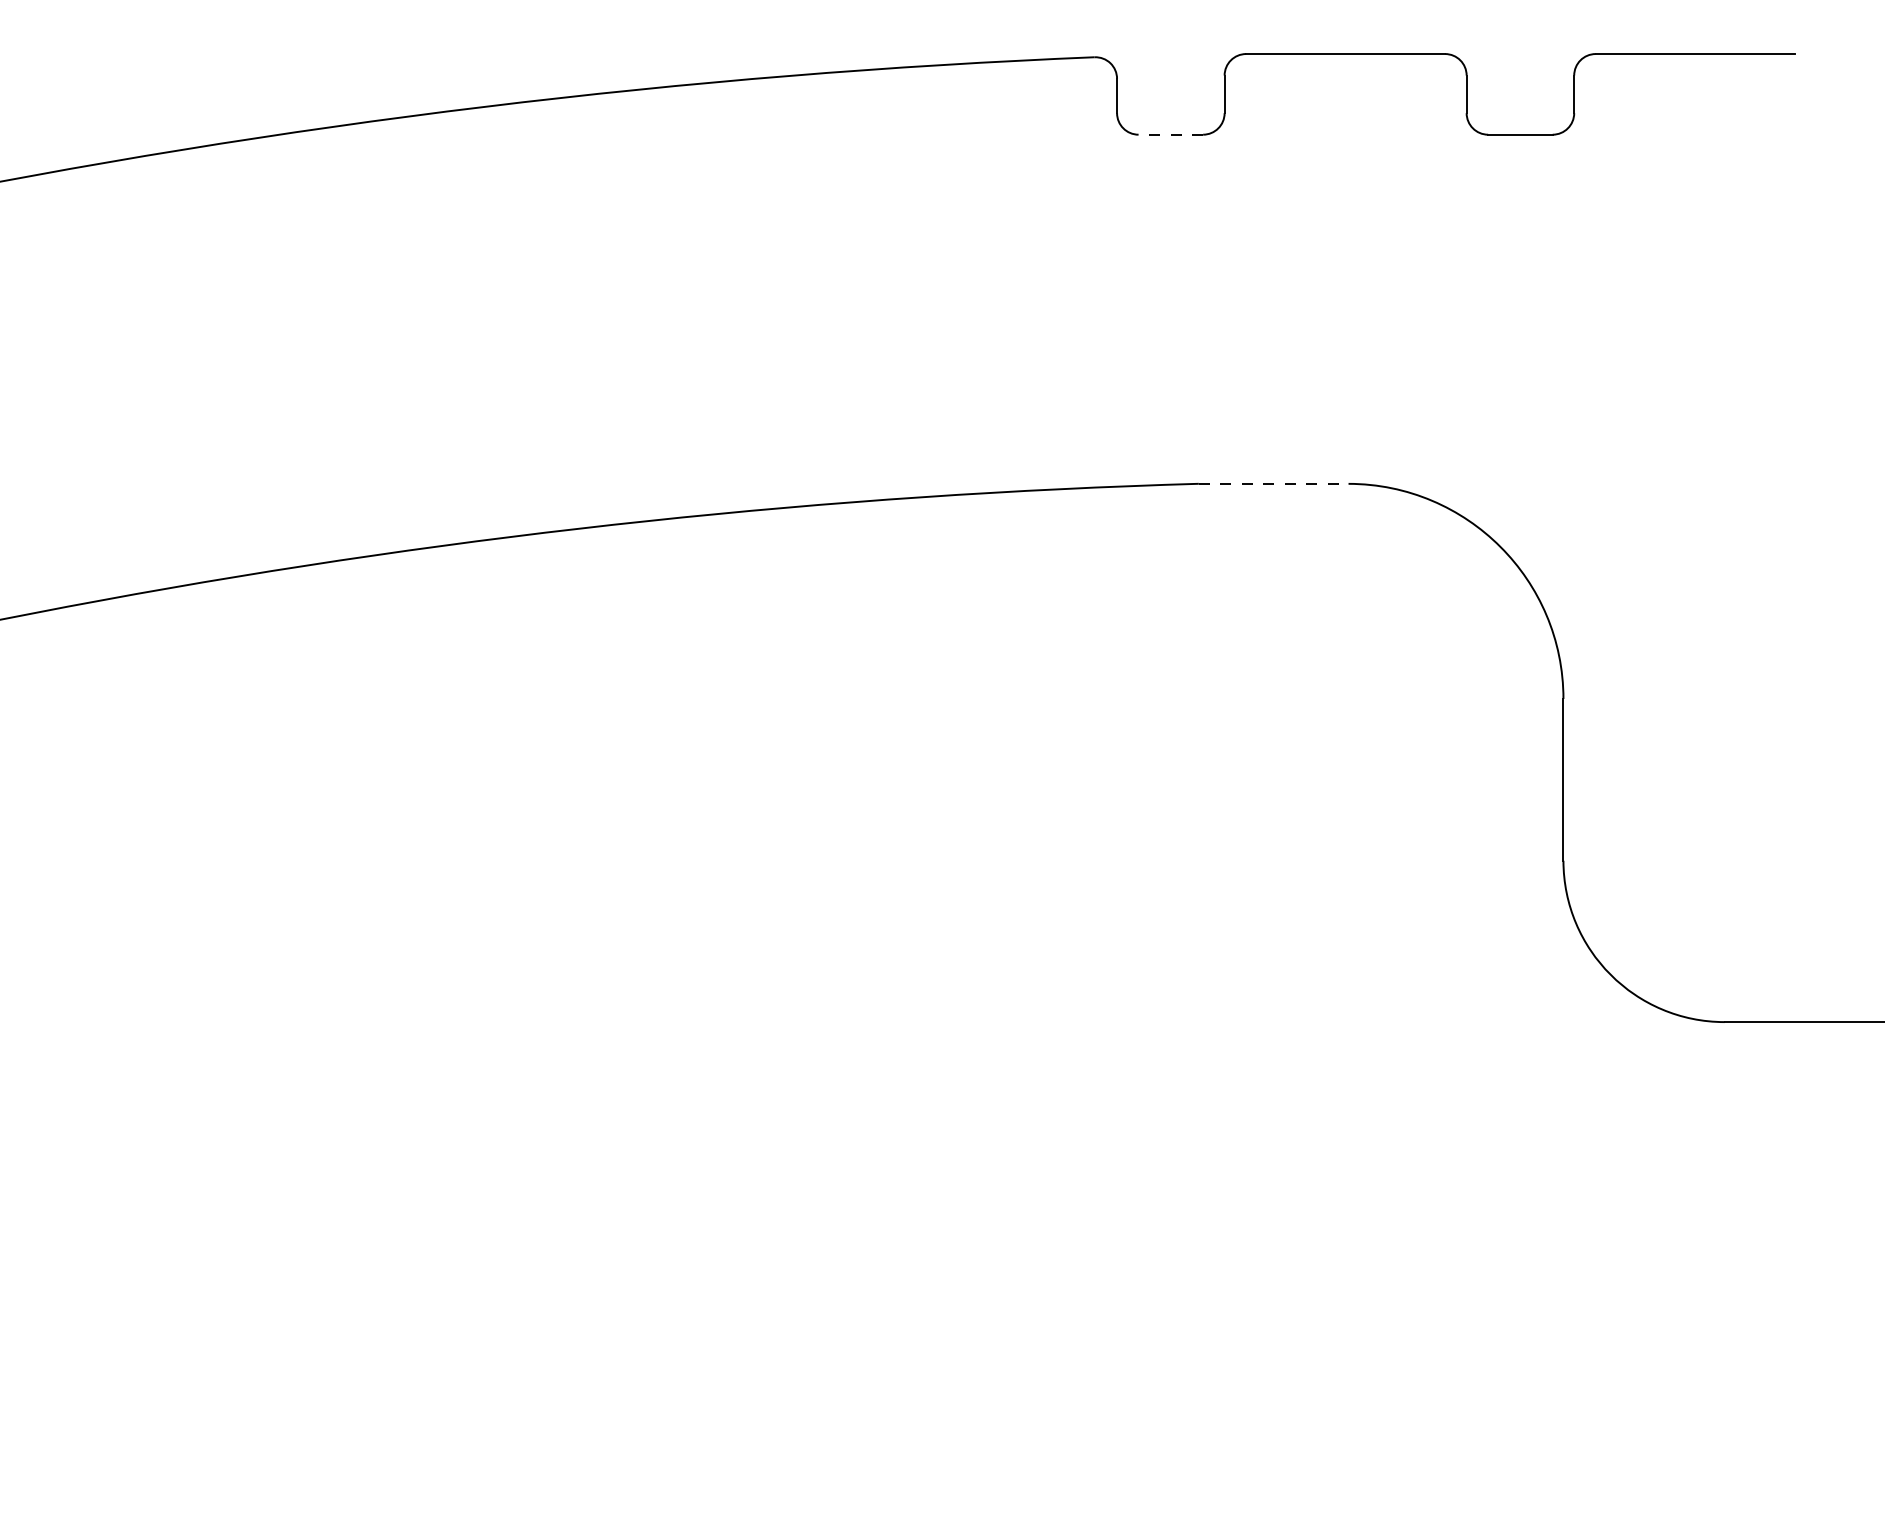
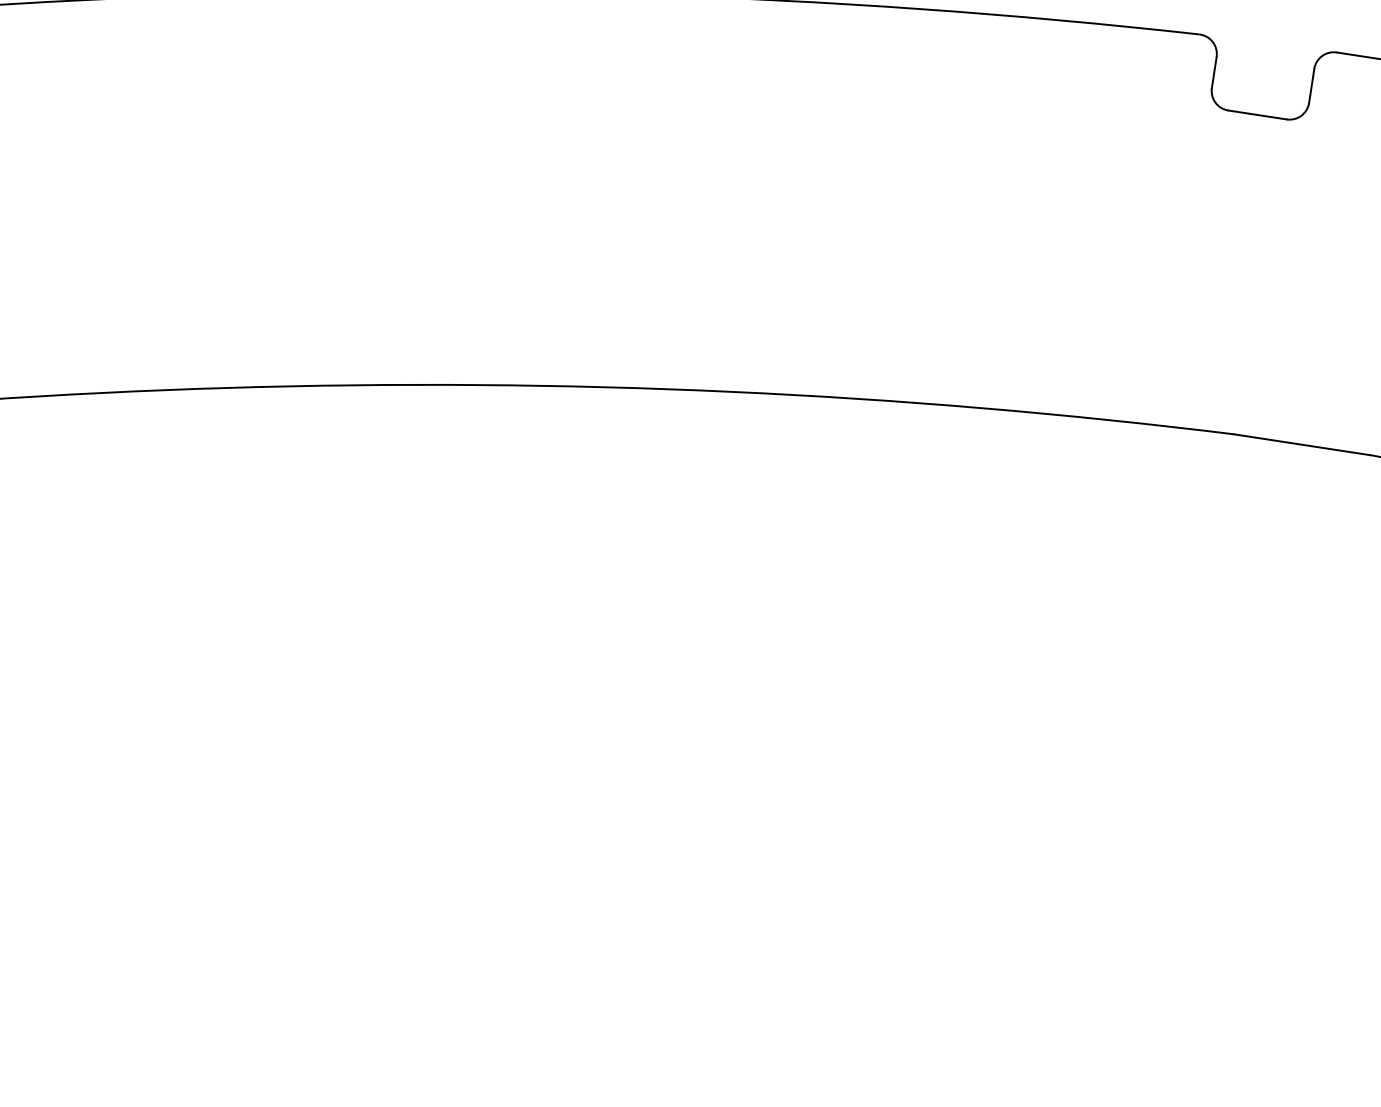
line: (1170, 134) -> (1257, 114), dashed -> solid
line: (1273, 483) -> (1302, 444), dashed -> solid

